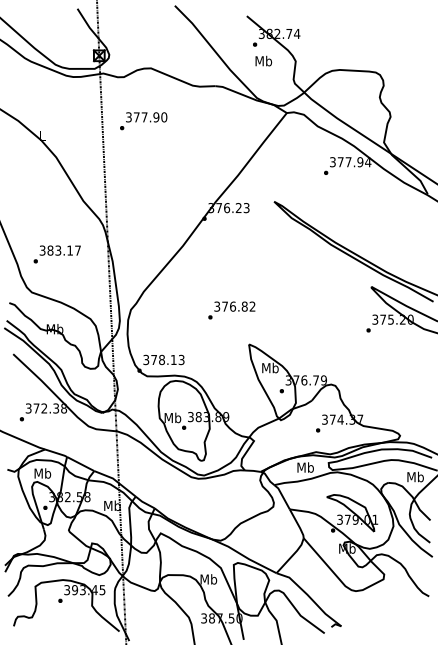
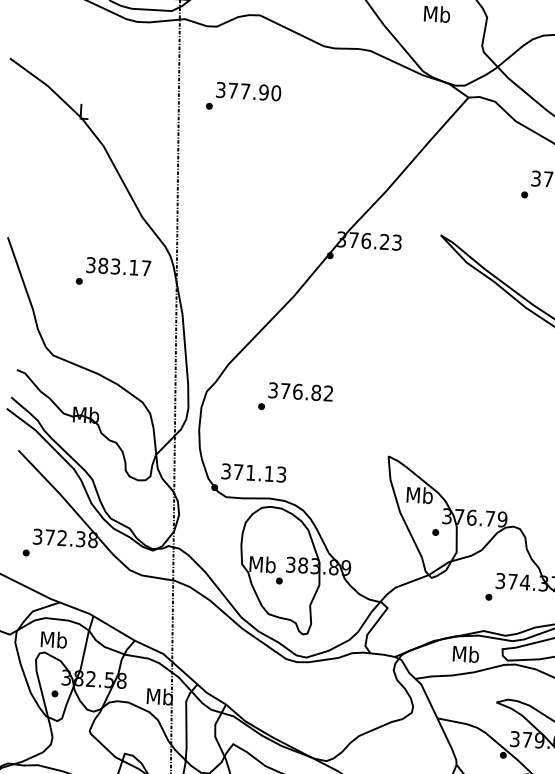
text: (56, 254) -> (112, 272), moved
text: (231, 310) -> (295, 397), moved
text: (161, 359) -> (250, 472), 378.13 -> 371.13

